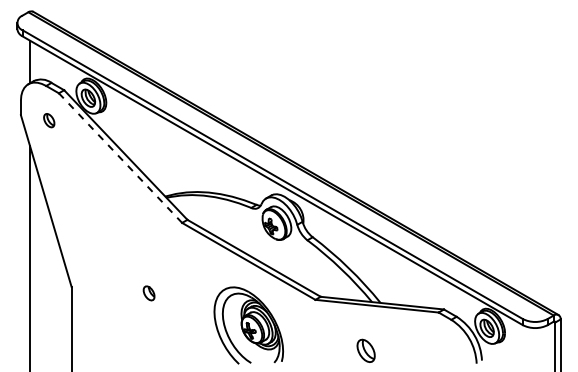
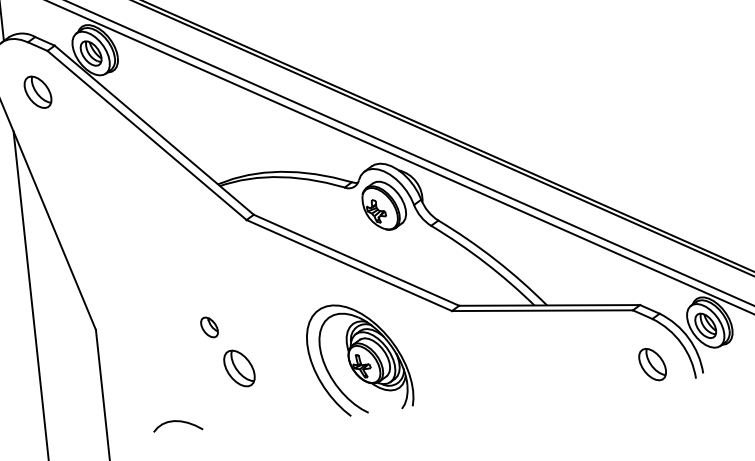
part: (48, 120) -> (36, 92), size x1.67
line: (120, 157) -> (146, 134), dashed -> solid
part: (166, 323) -> (239, 368), added
part: (365, 350) -> (651, 364), moved
curve: (120, 355) -> (177, 422), added

